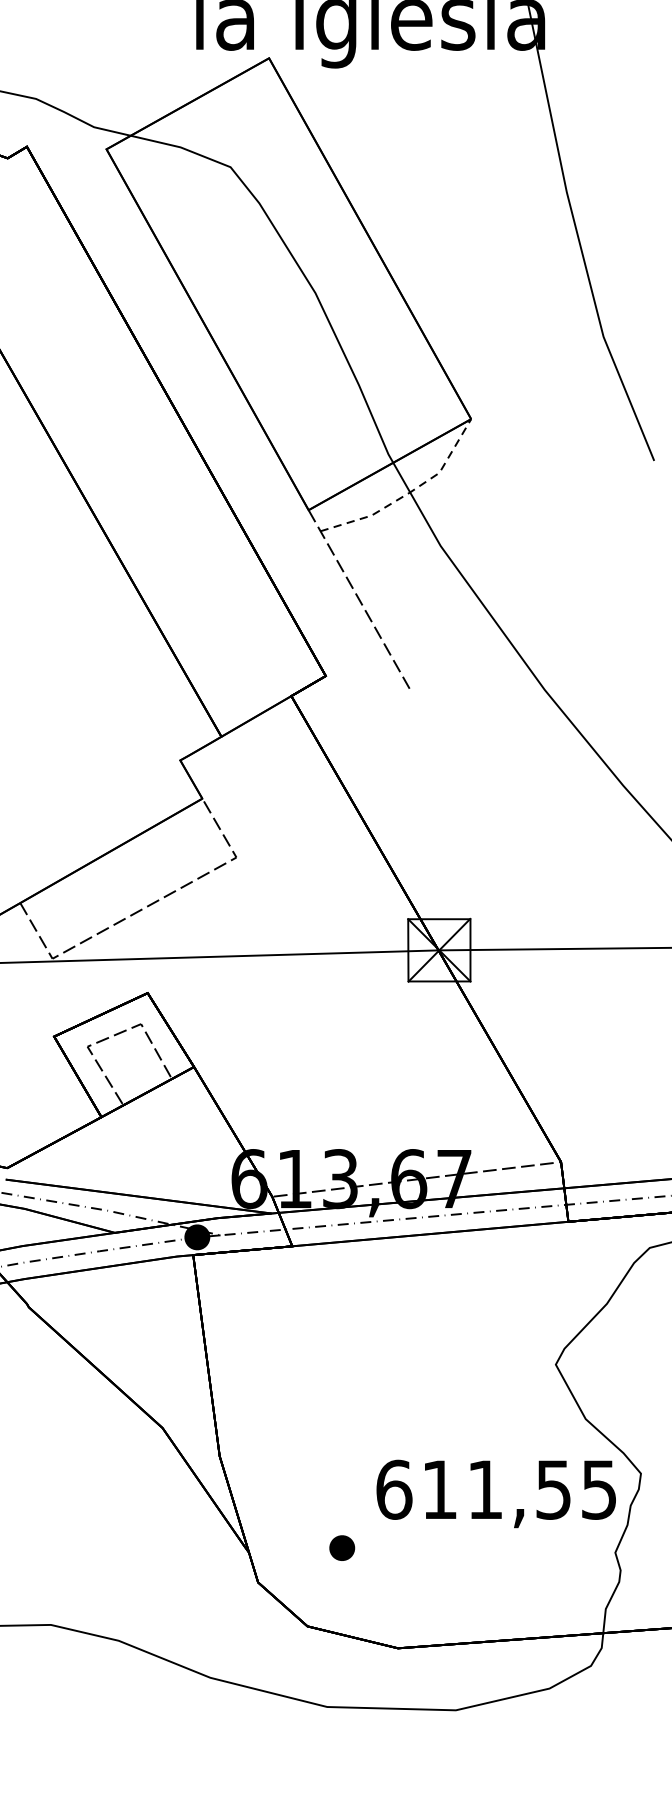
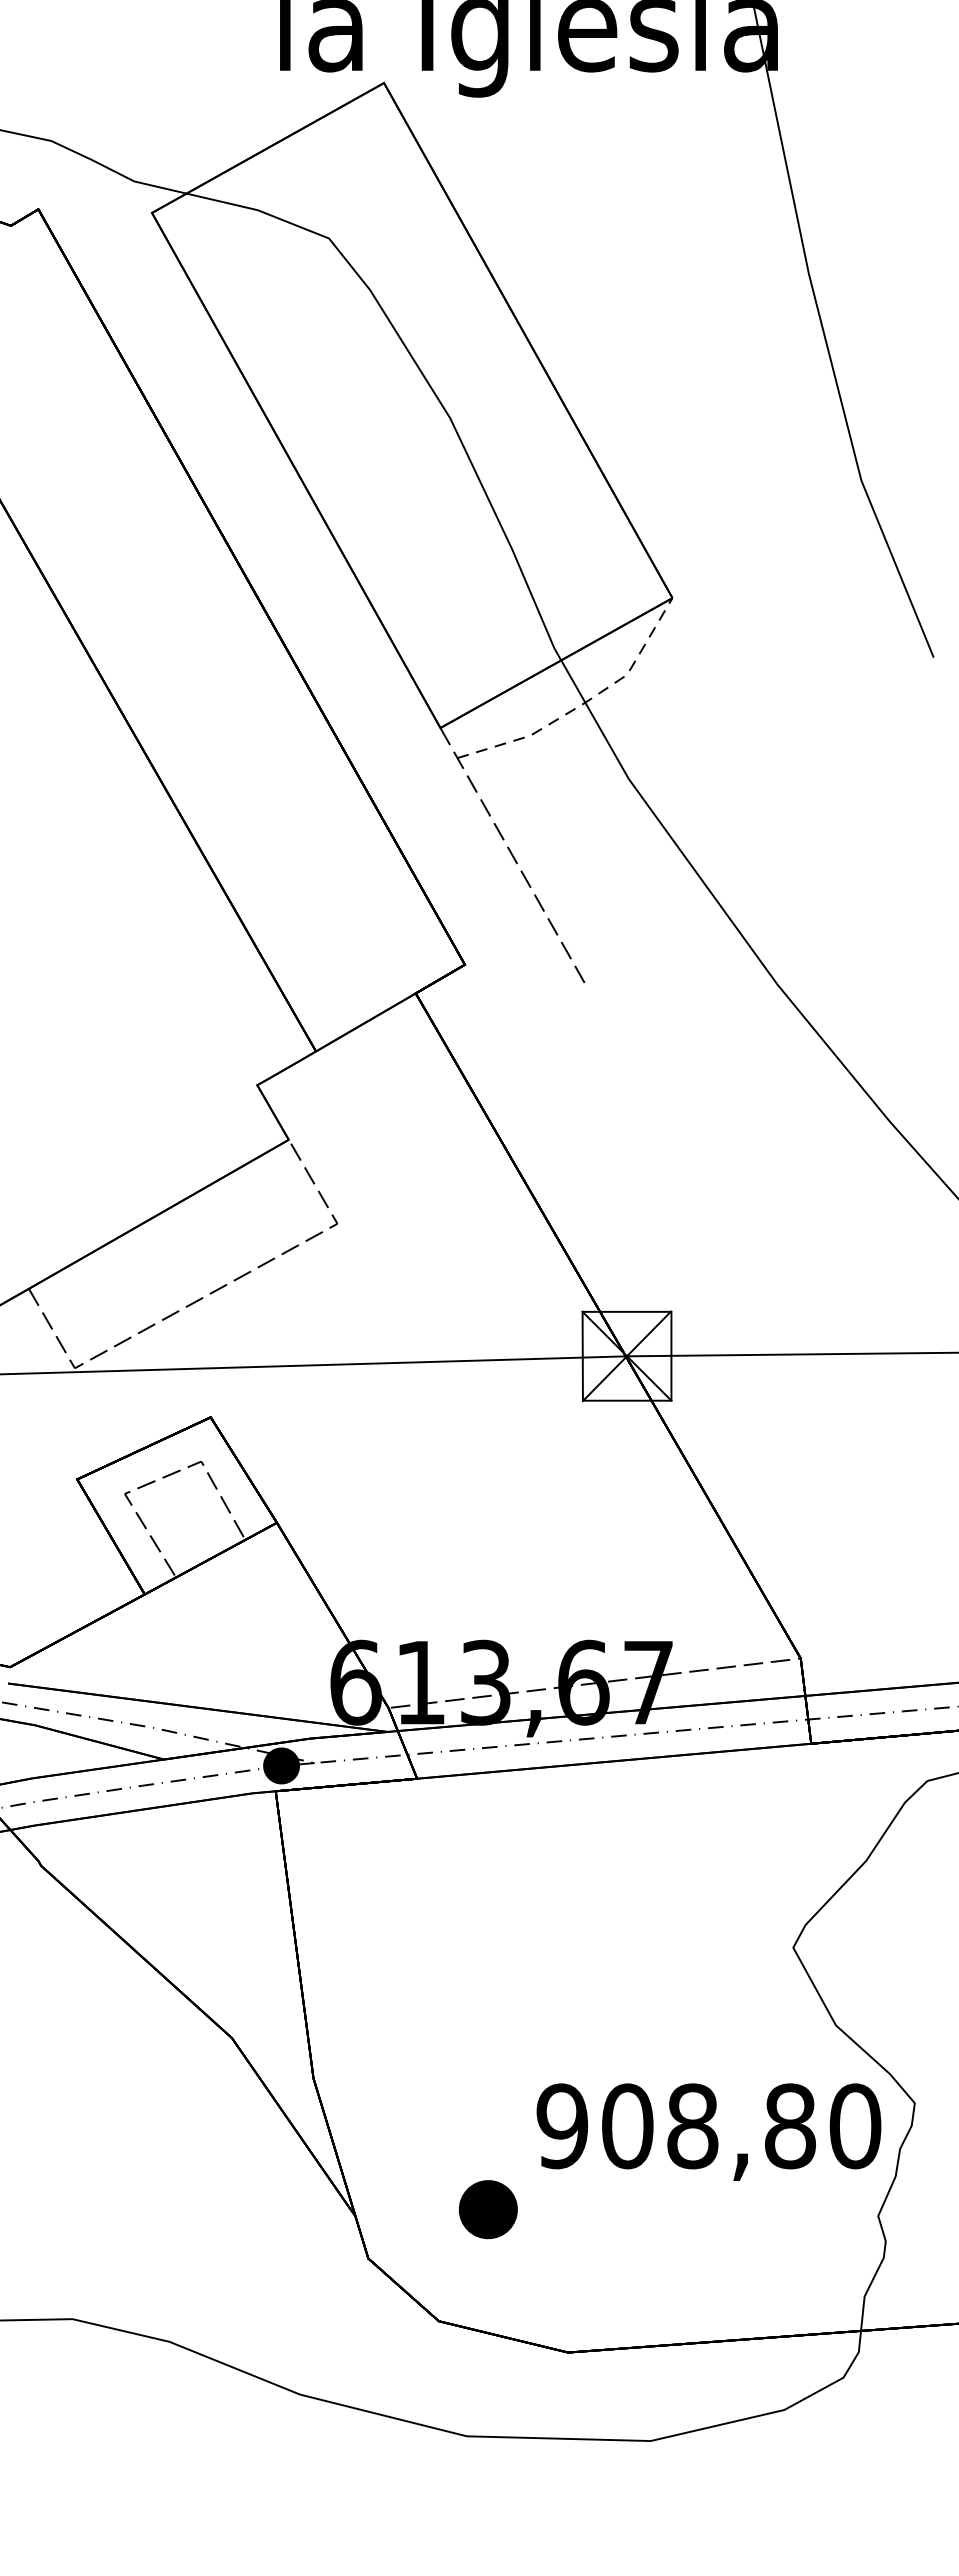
text: (496, 1489) -> (708, 2126), 611,55 -> 908,80
part: (342, 1548) -> (488, 2209), size x1.6

